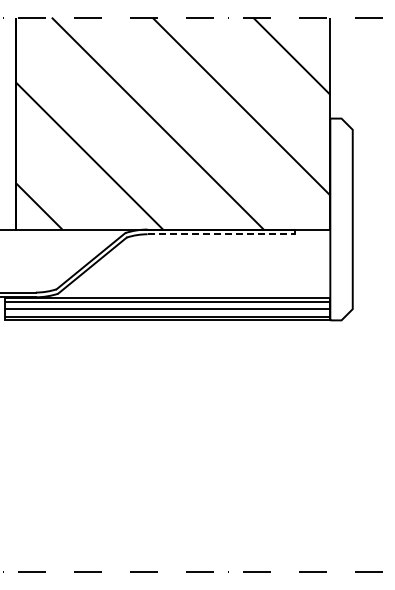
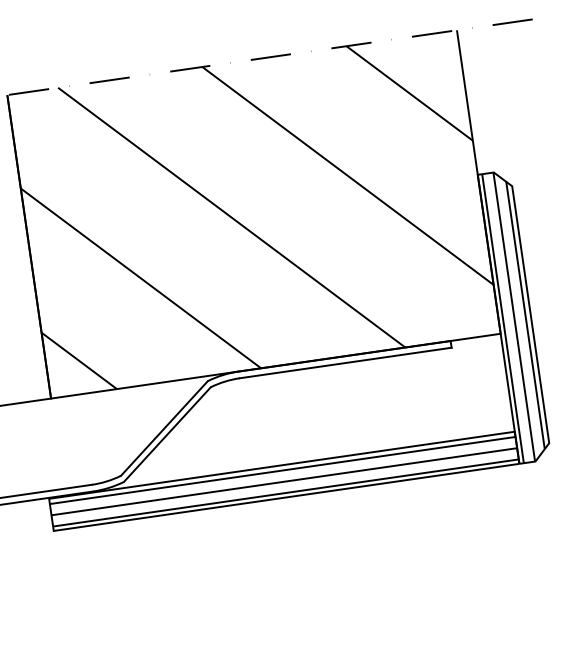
hatch: (341, 219) -> (514, 317), added
line: (221, 234) -> (345, 363), dashed -> solid

